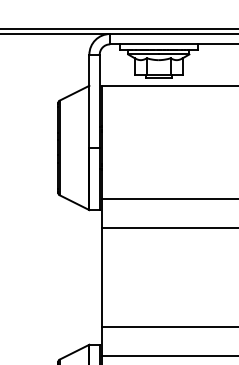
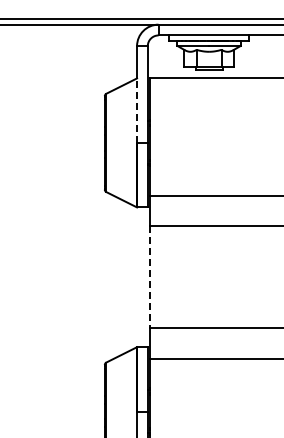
line: (89, 116) -> (137, 110), solid -> dashed
line: (101, 277) -> (149, 277), solid -> dashed

